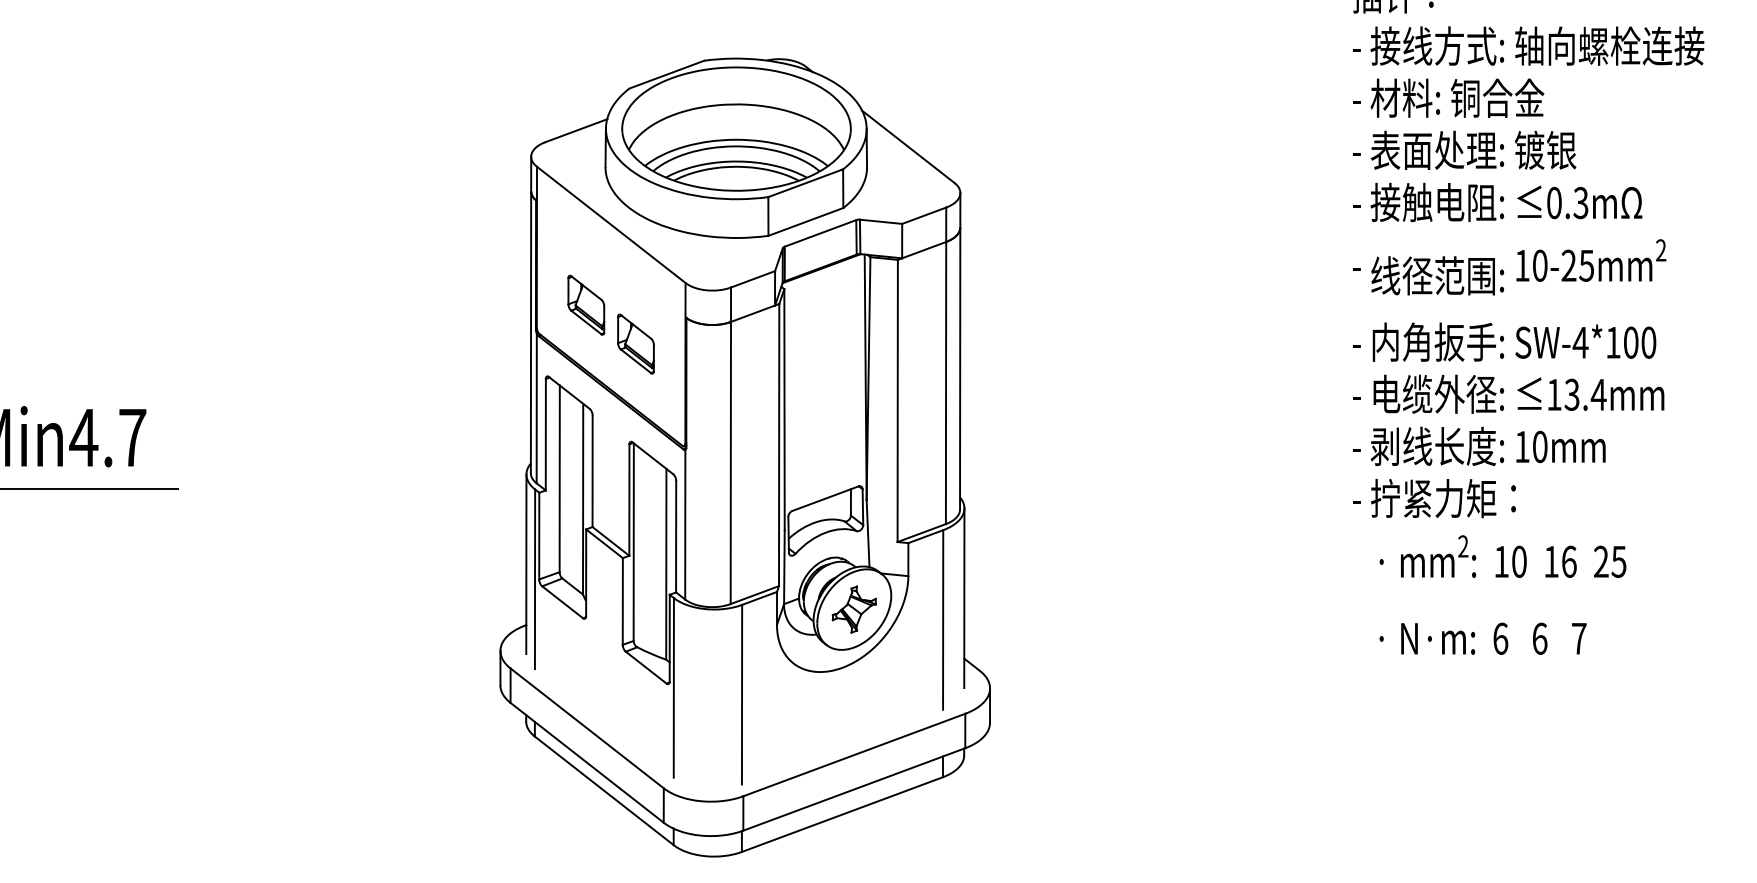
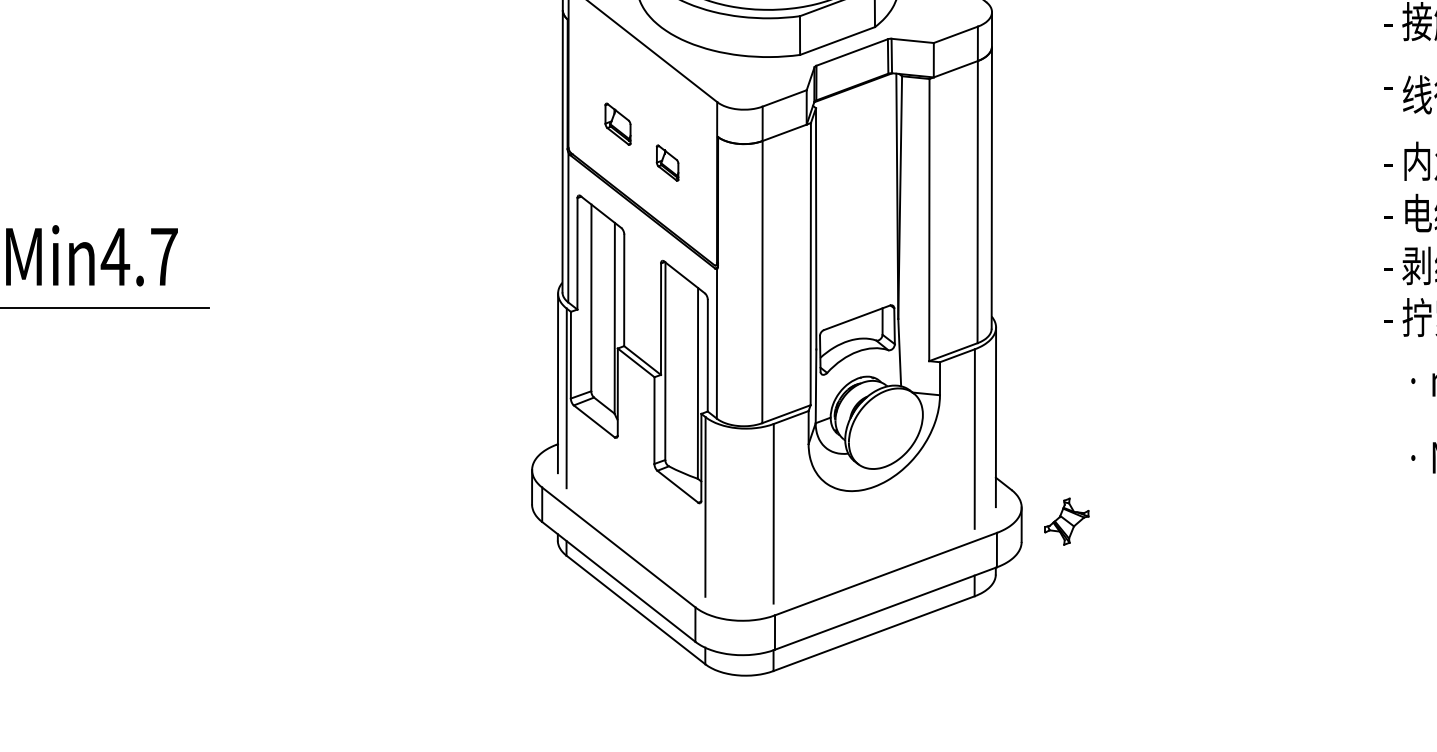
part: (586, 304) -> (618, 123), size x0.7
part: (635, 343) -> (667, 162), size x0.6
part: (853, 609) -> (1066, 521), moved

